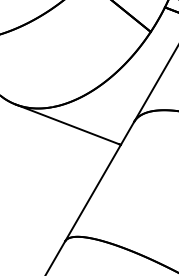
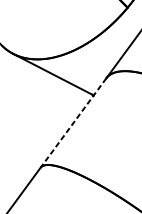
line: (99, 181) -> (73, 122), solid -> dashed

